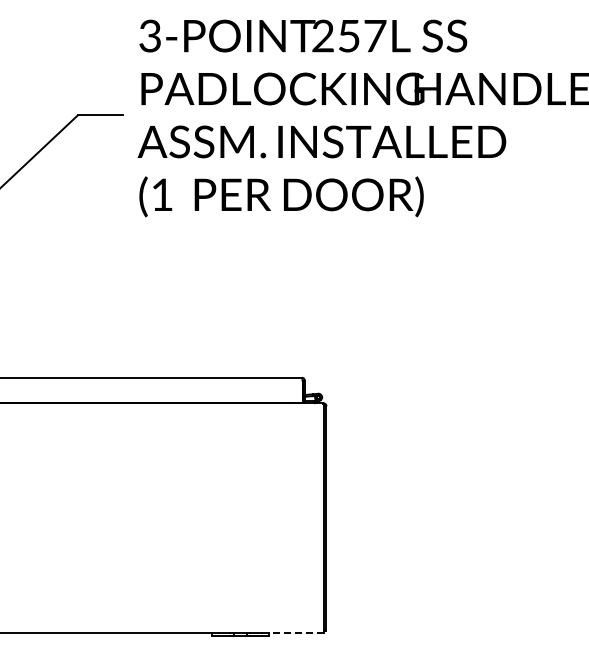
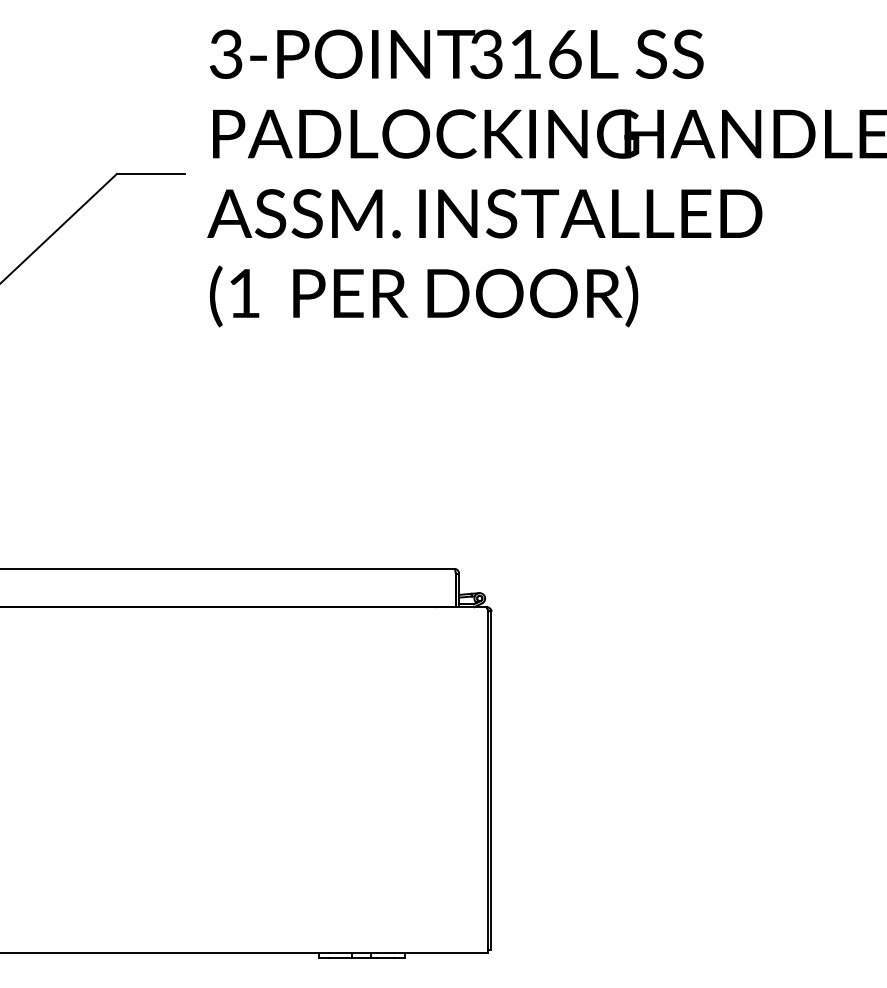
text: (349, 36) -> (526, 54), 257L -> 316L
line: (296, 632) -> (446, 952), dashed -> solid

